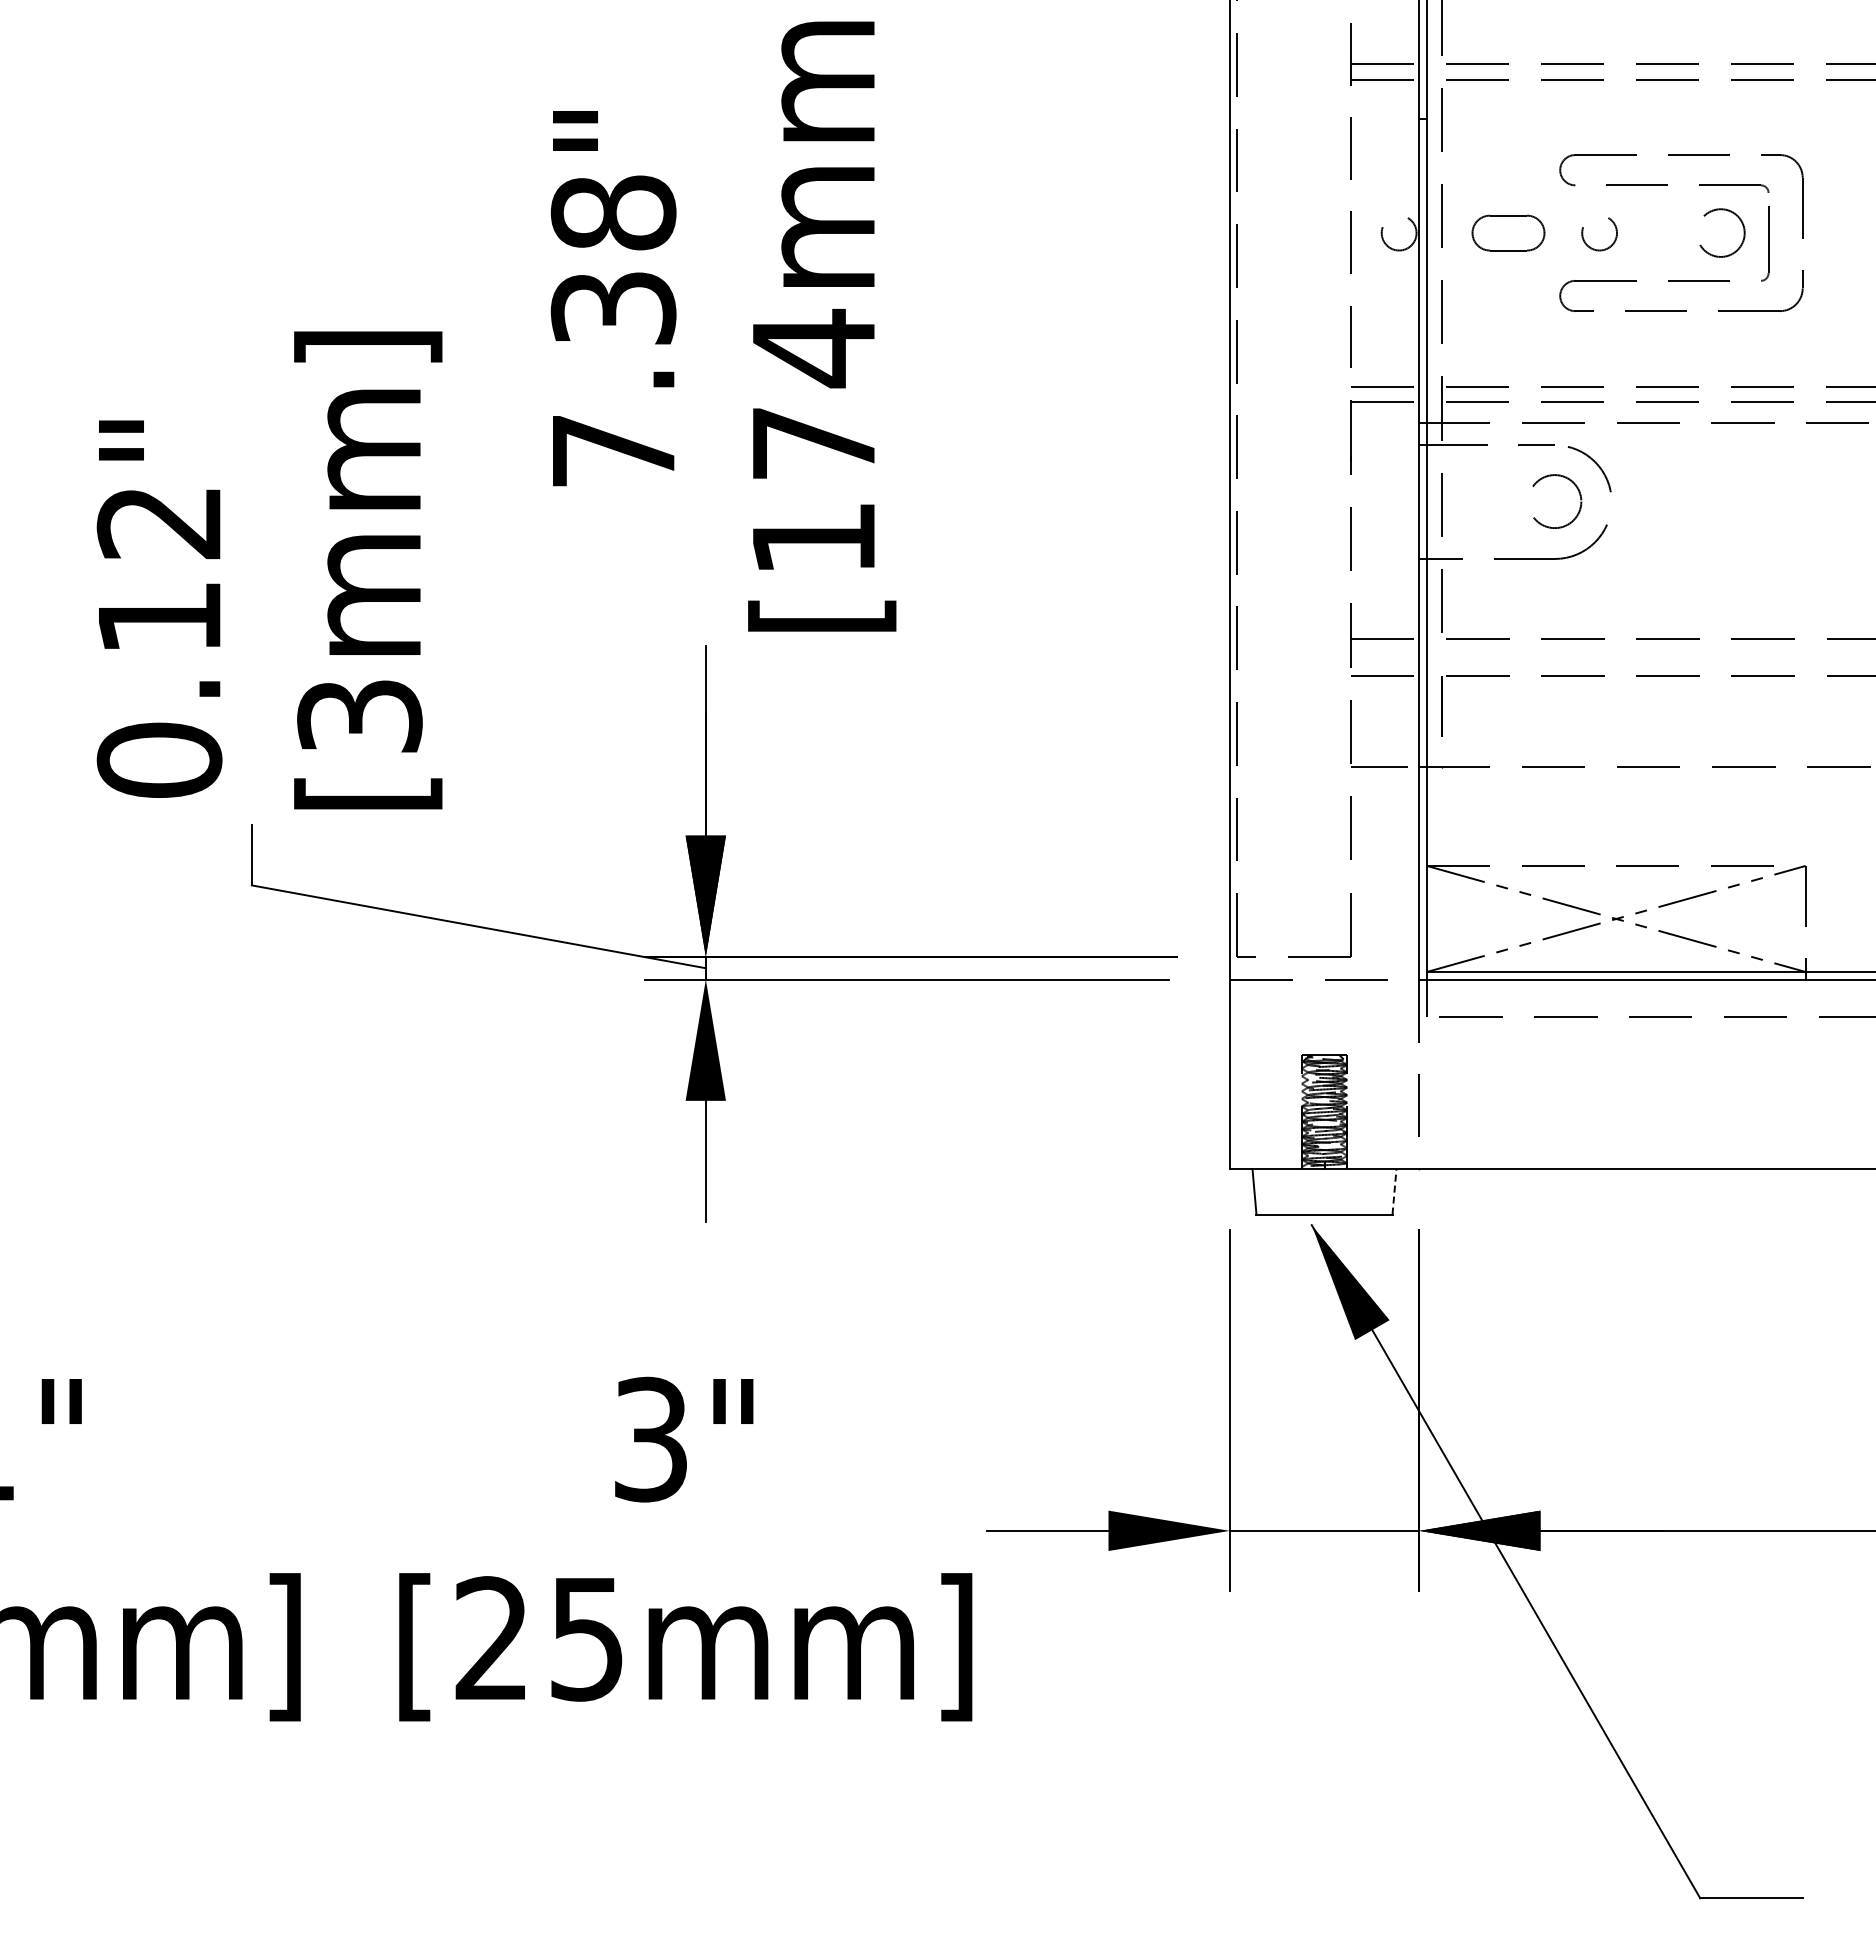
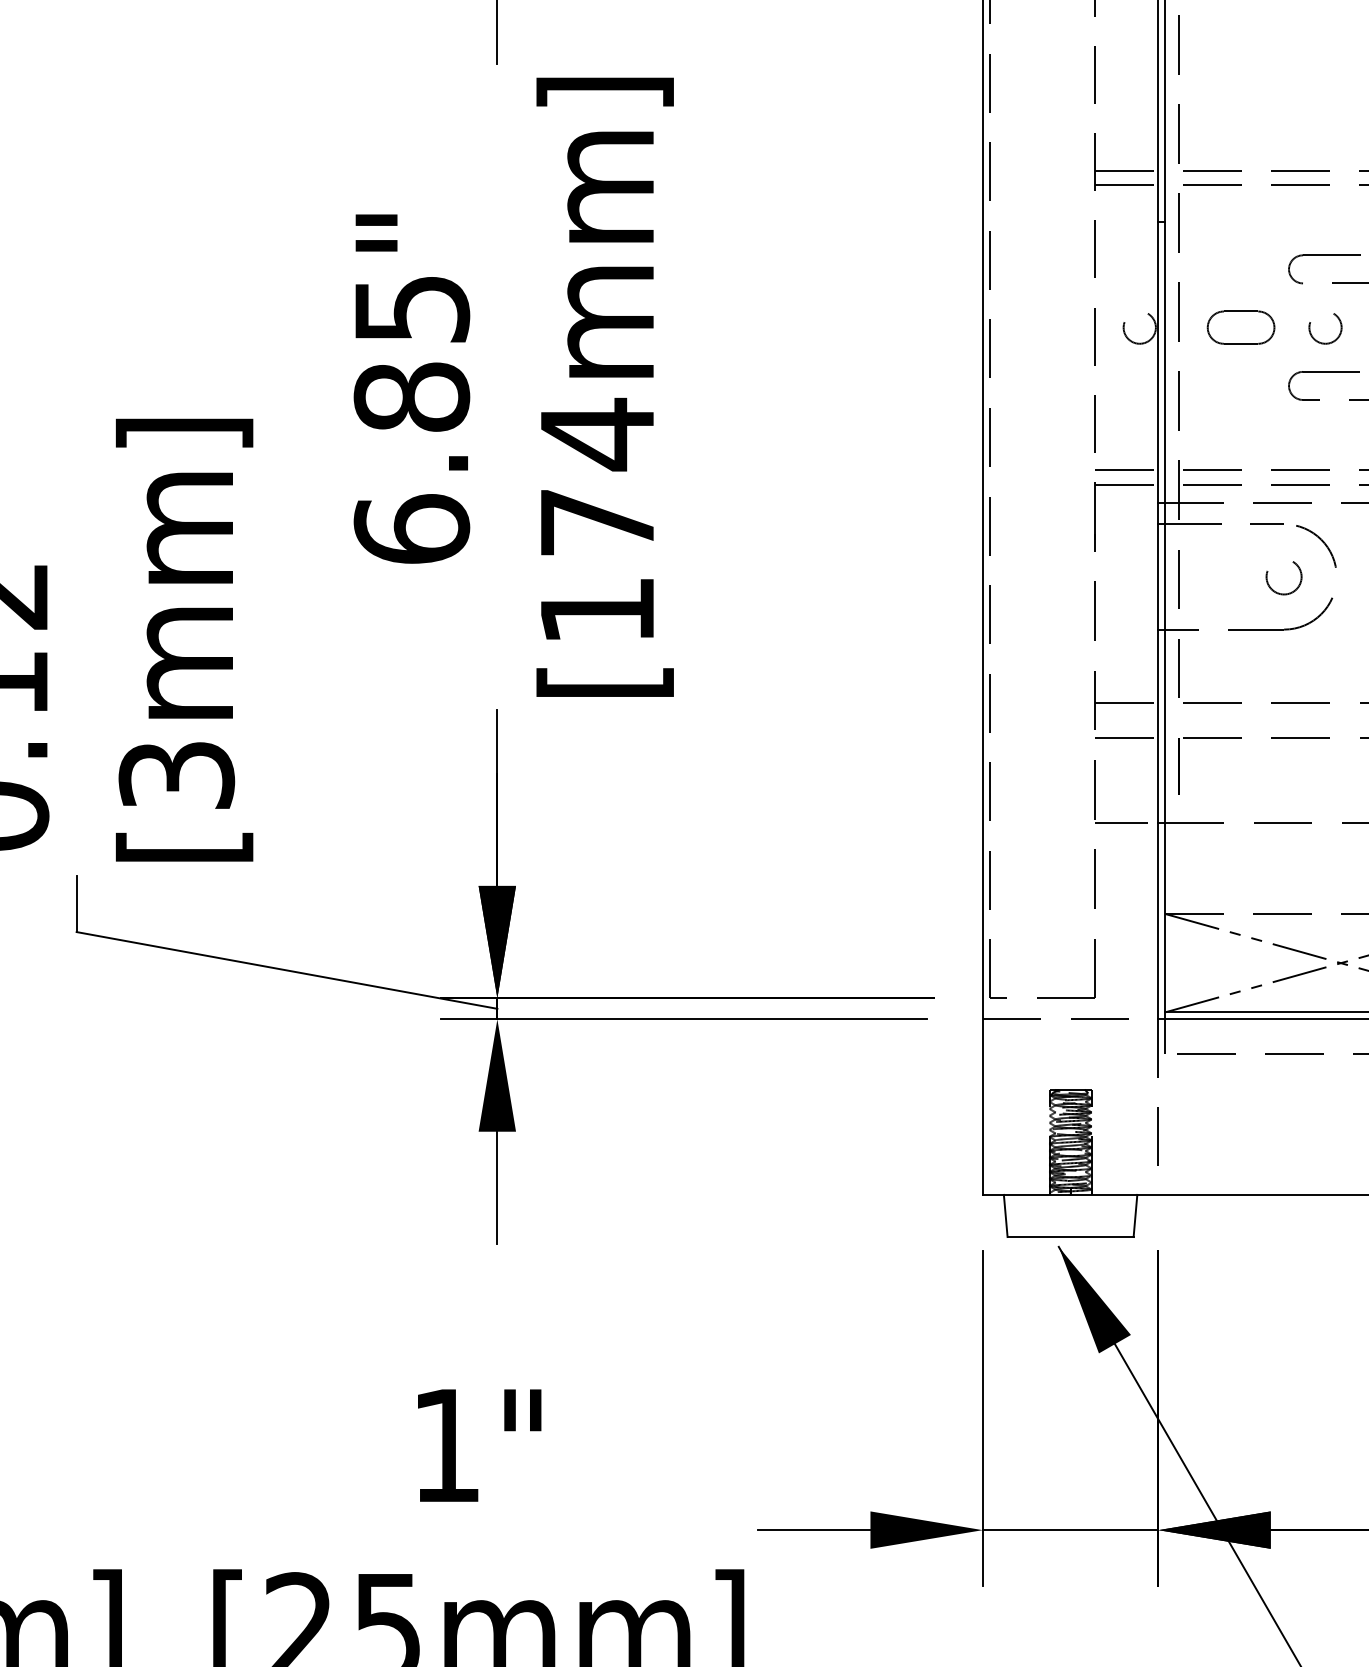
text: (613, 331) -> (411, 418), 7.38" -> 6.85"
circle: (1554, 503) -> (1283, 578), size x0.71
line: (1394, 1191) -> (1135, 1215), dashed -> solid
text: (650, 1439) -> (446, 1445), 3" -> 1"

